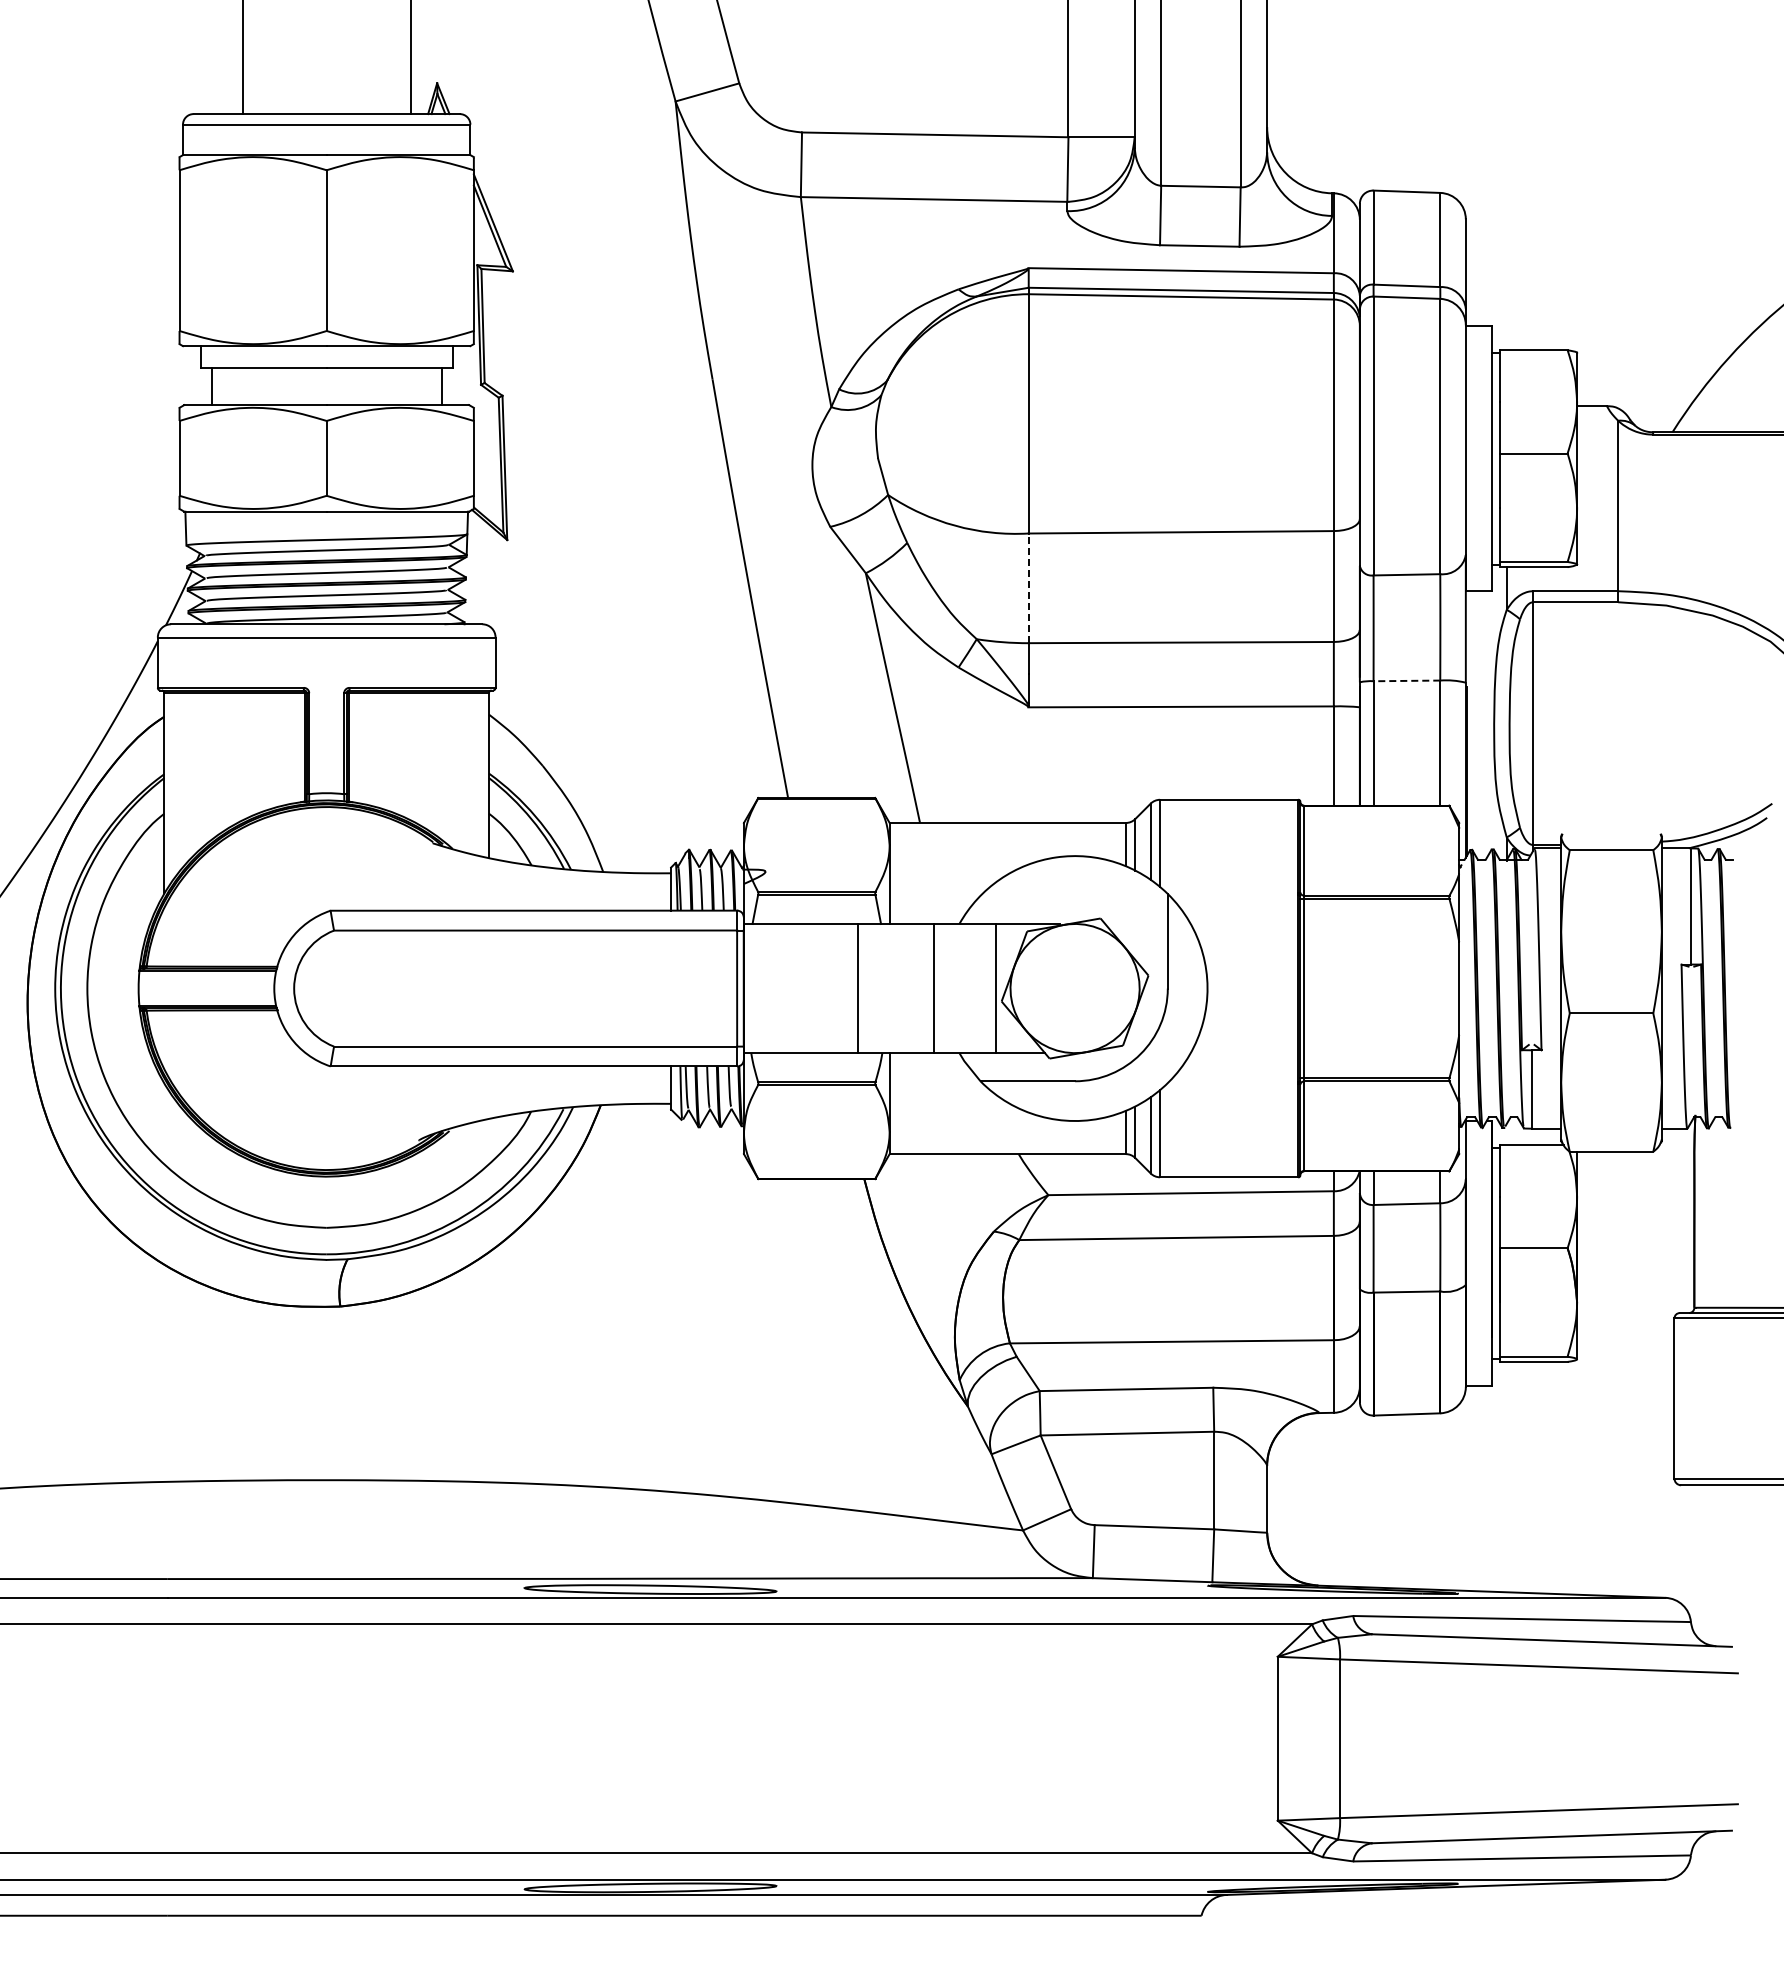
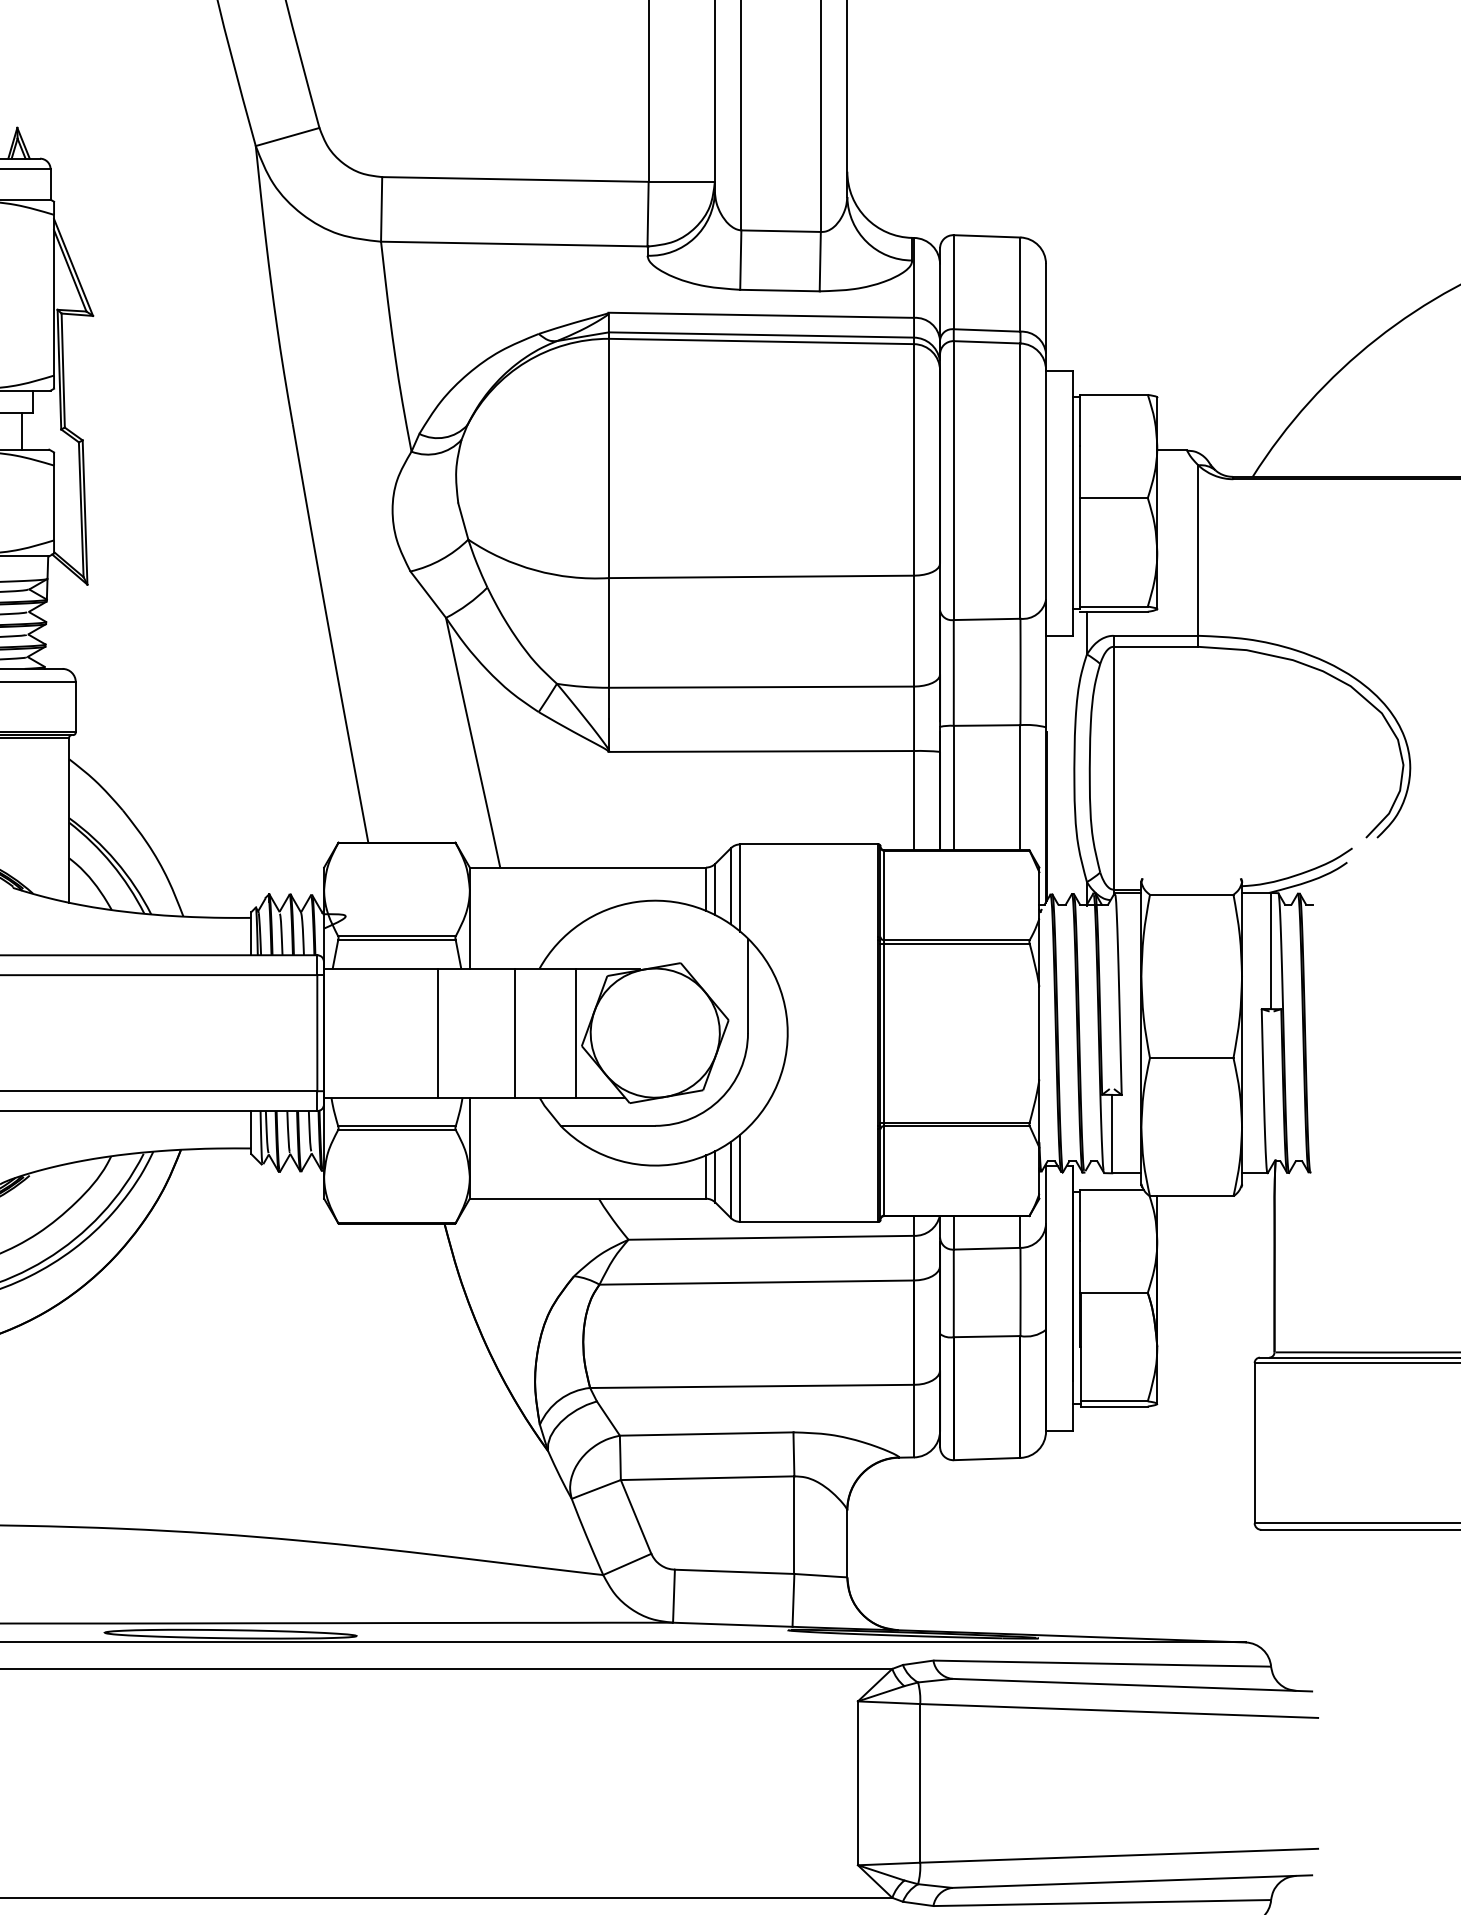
line: (1028, 588) -> (608, 633), dashed -> solid
line: (1406, 680) -> (986, 725), dashed -> solid

